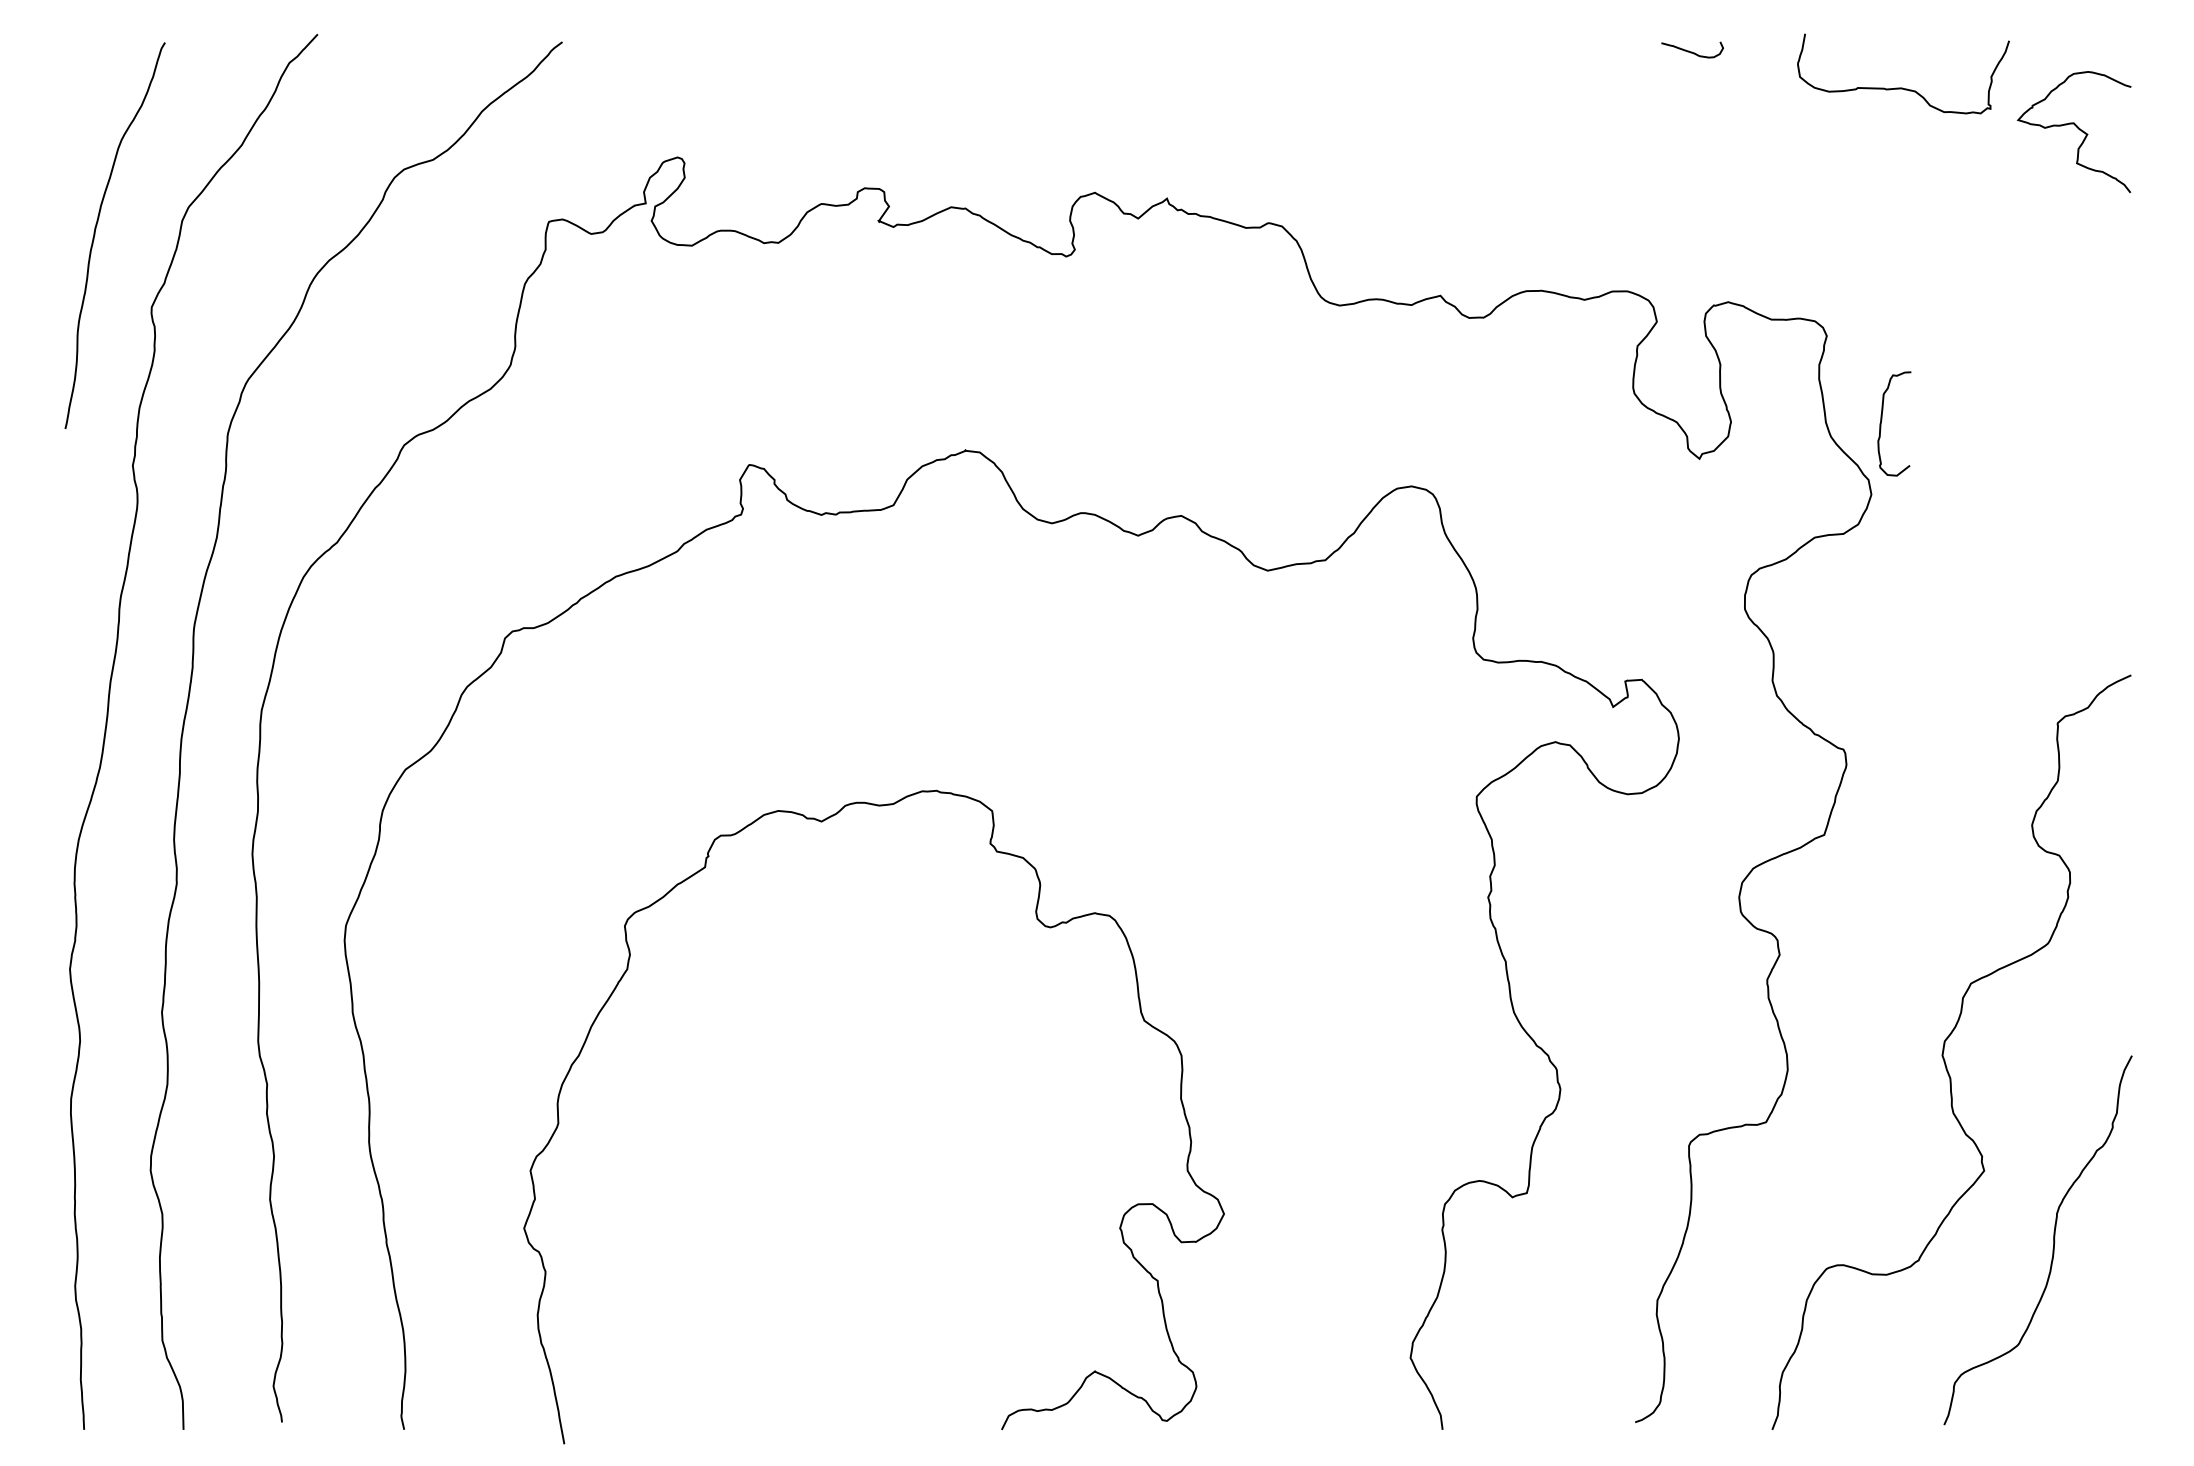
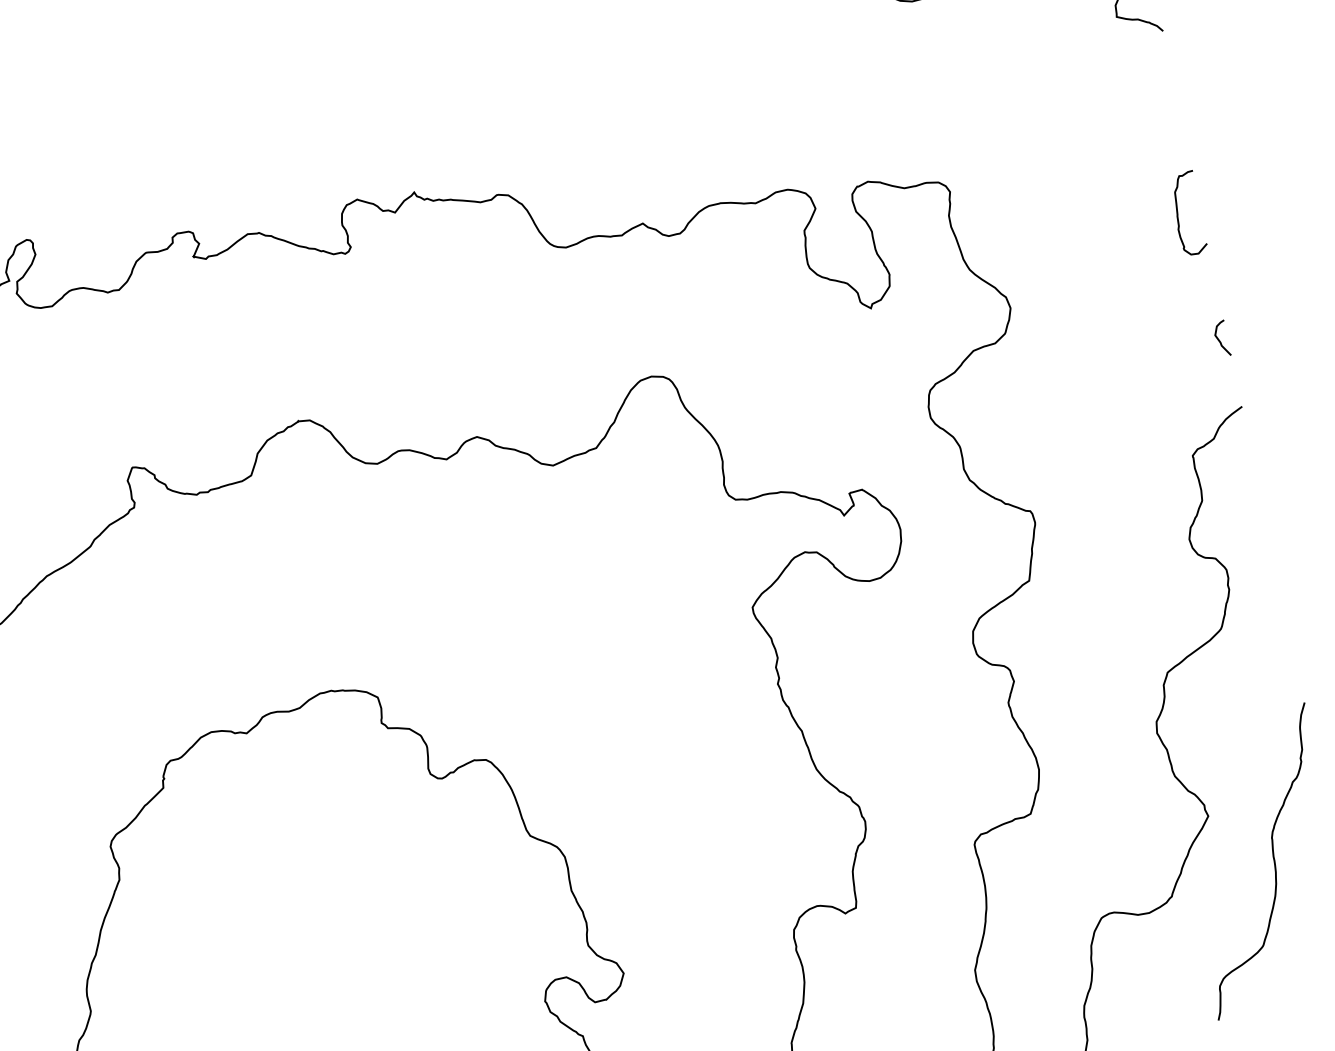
curve: (1882, 420) -> (1178, 212), moved
curve: (2120, 587) -> (1219, 340), added

